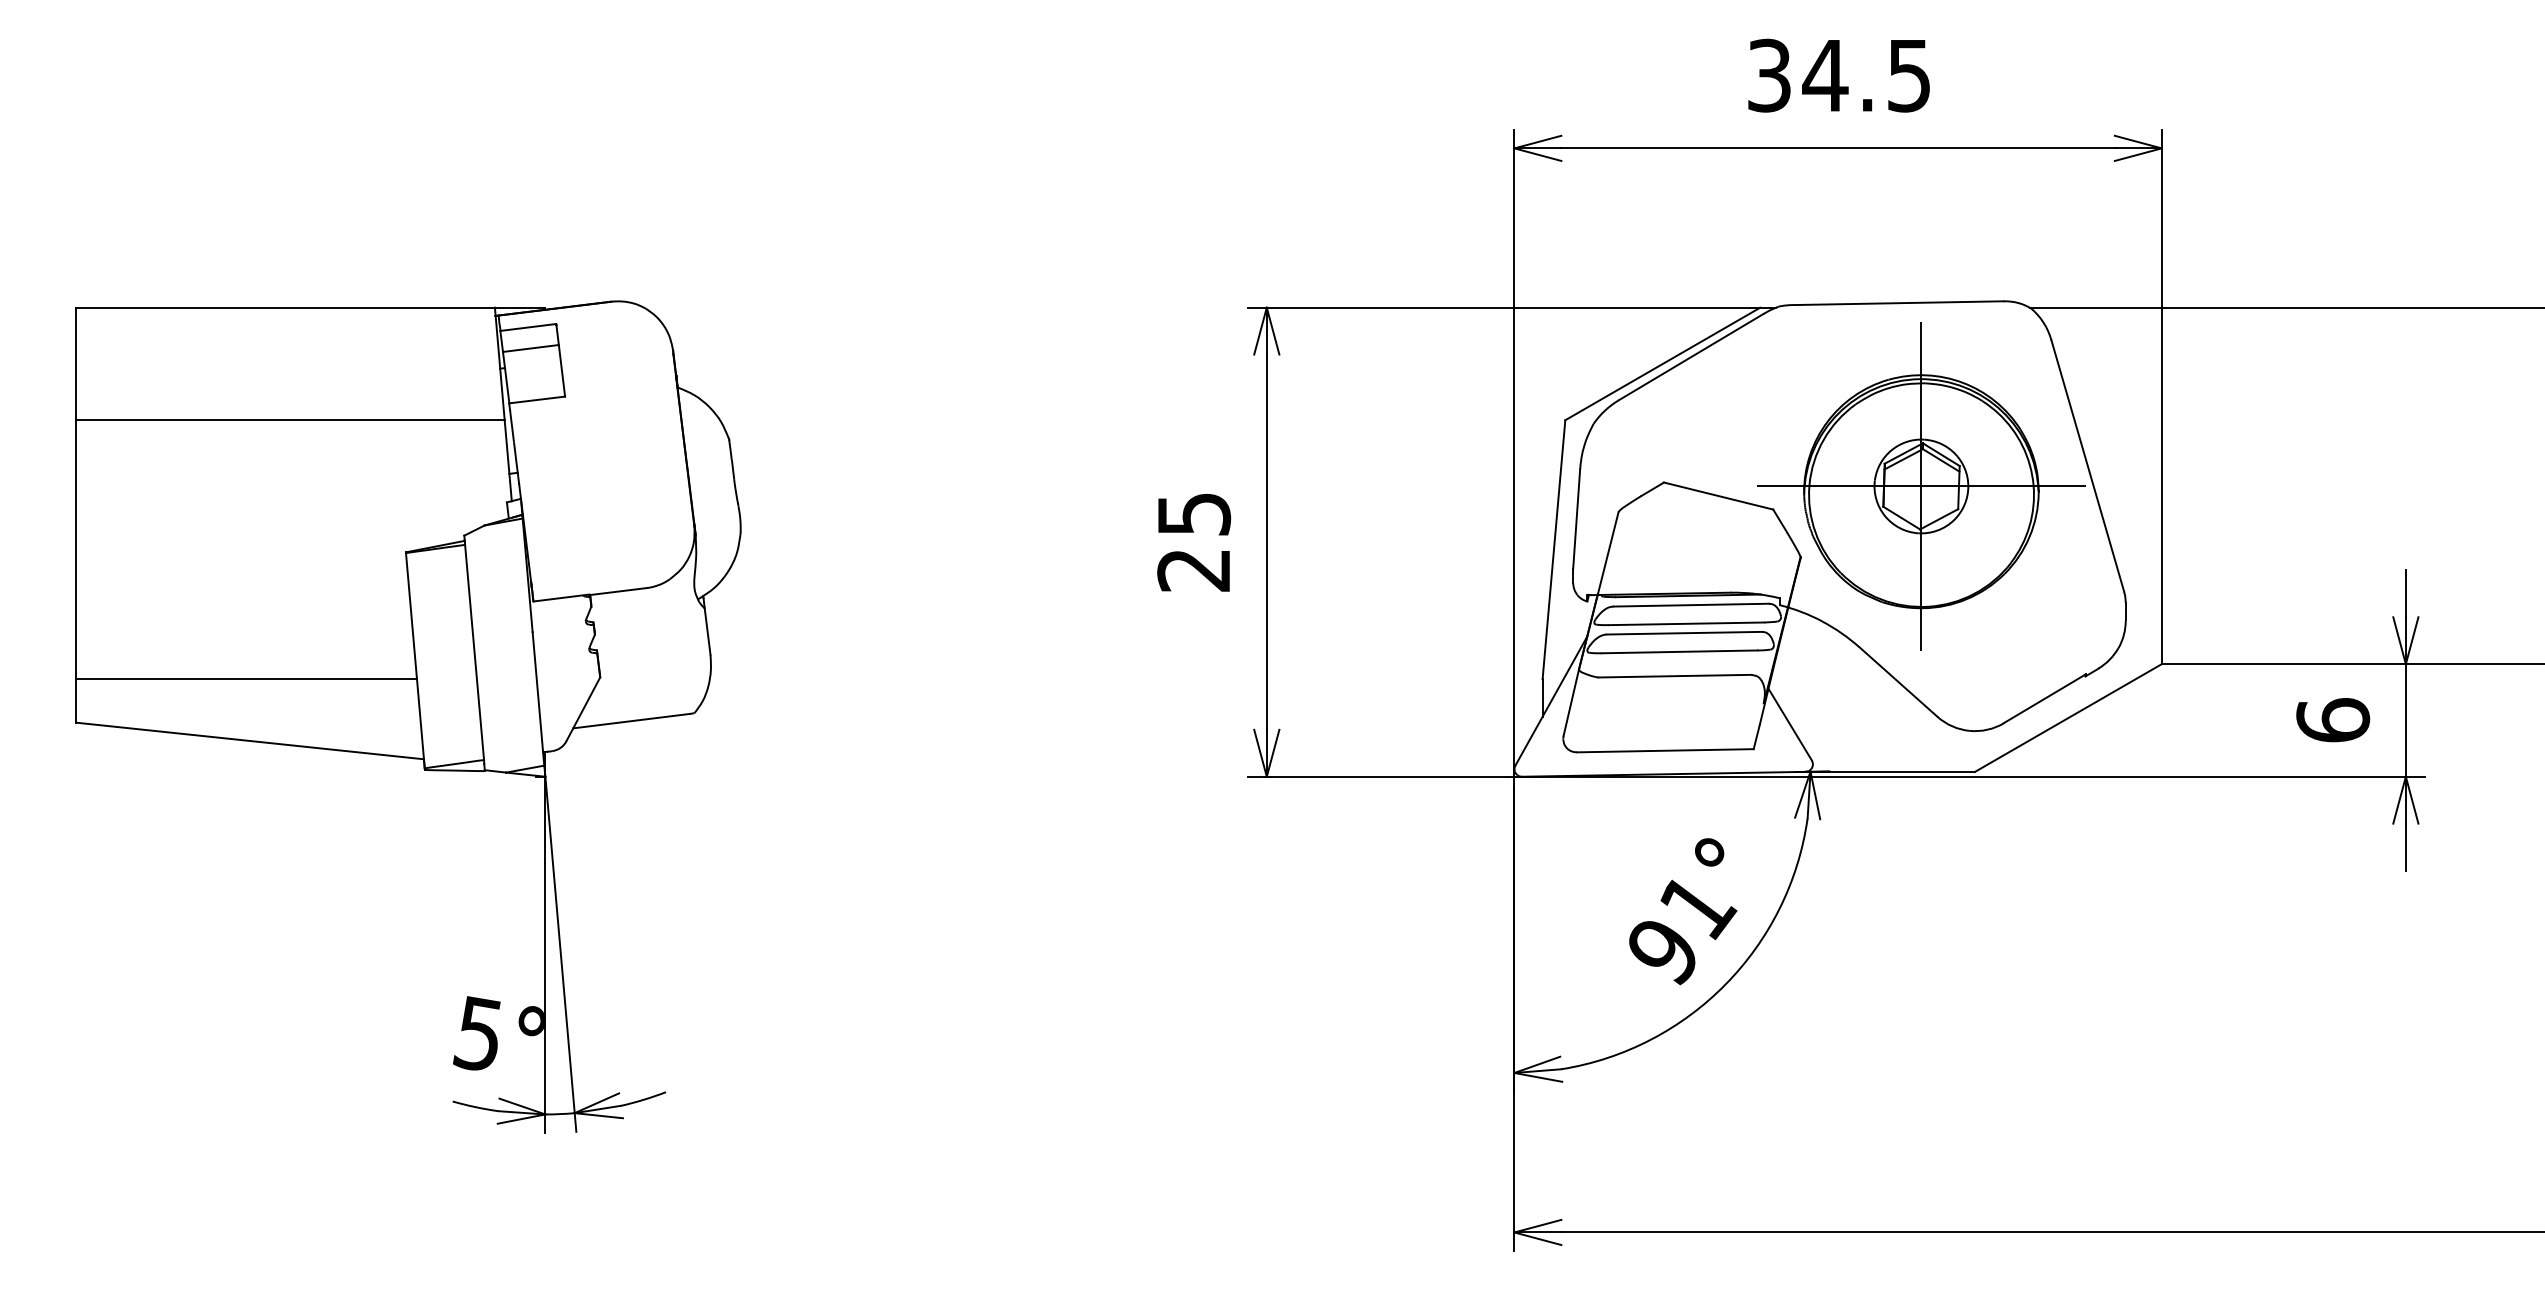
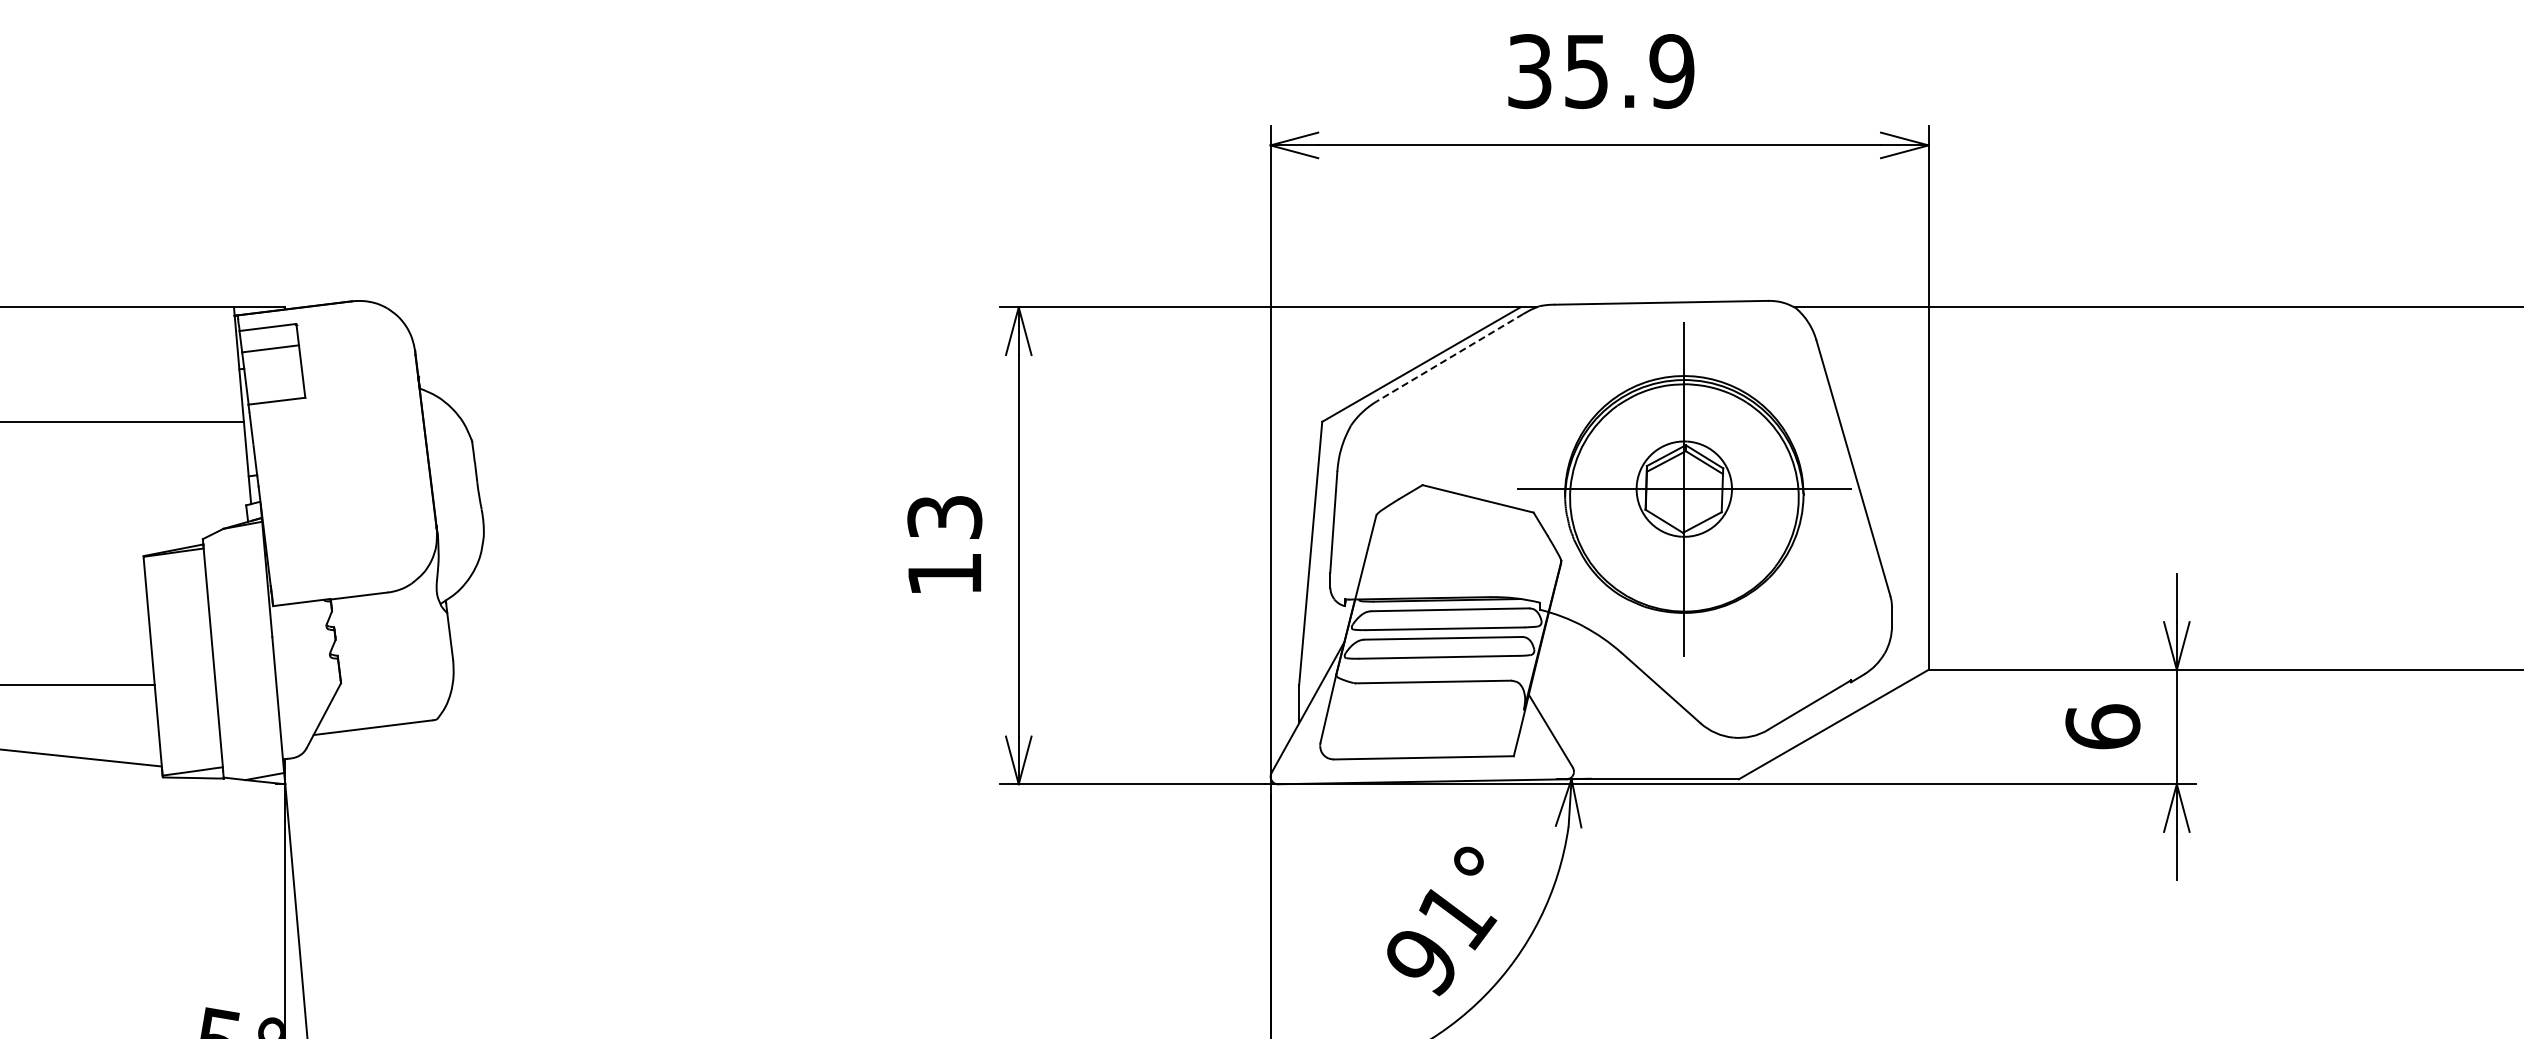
text: (1866, 75) -> (1628, 71), 34.5 -> 35.9
line: (1691, 357) -> (1450, 358), solid -> dashed
text: (1193, 542) -> (944, 546), 25 -> 13

